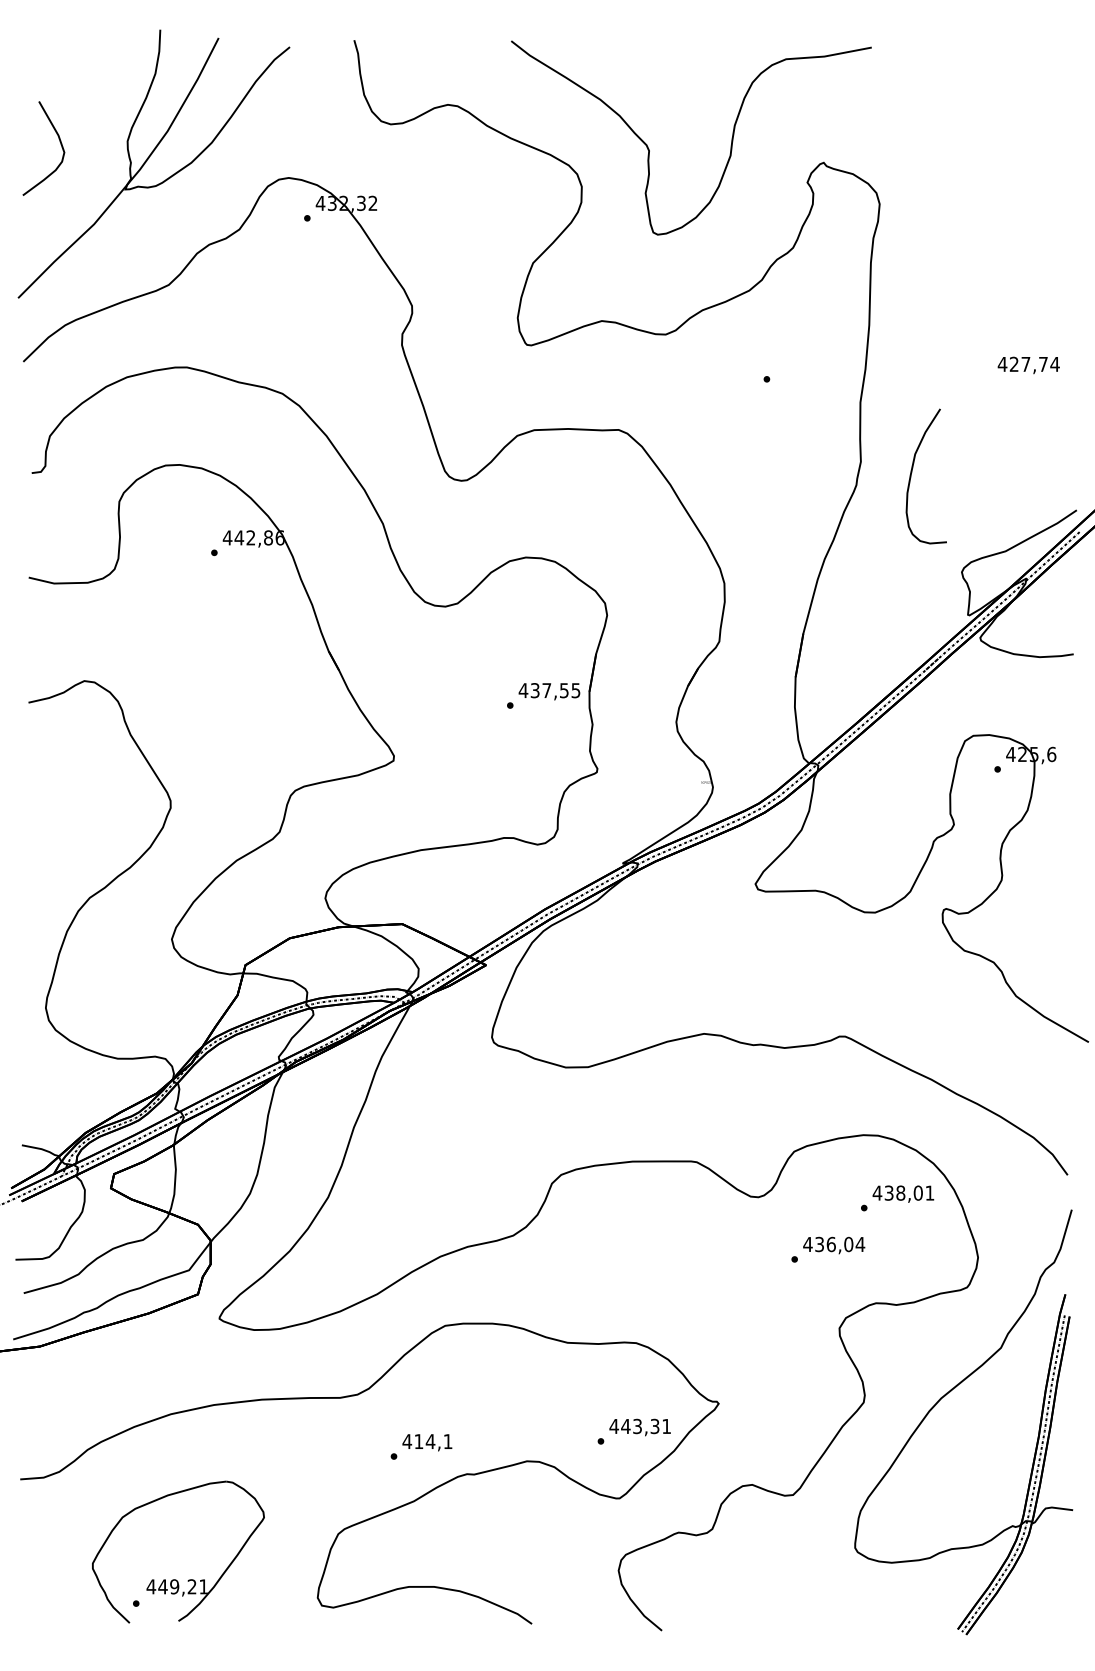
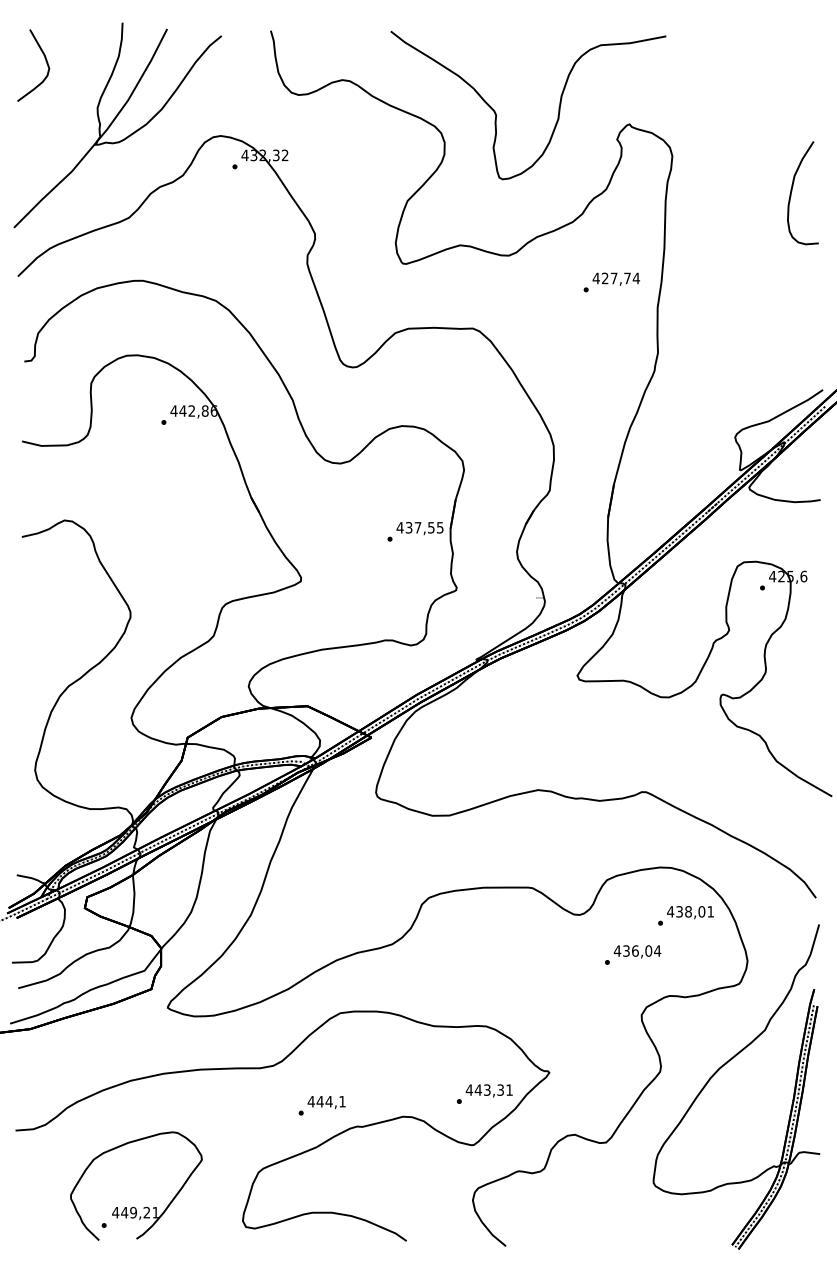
curve: (59, 143) -> (45, 61), moved
text: (1027, 364) -> (615, 278), moved
curve: (912, 474) -> (792, 191), moved
text: (417, 1441) -> (319, 1101), 414,1 -> 444,1

